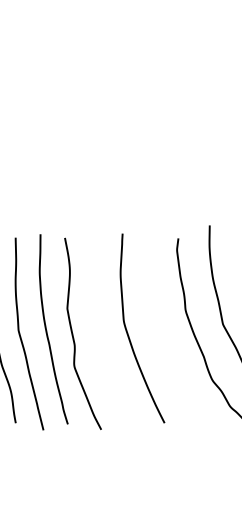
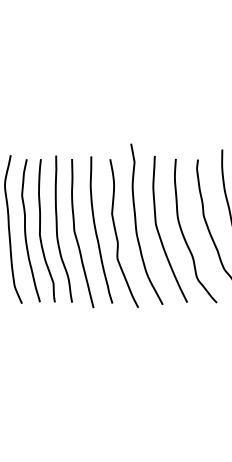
curve: (98, 320) -> (136, 223), added
curve: (160, 336) -> (184, 235), added

